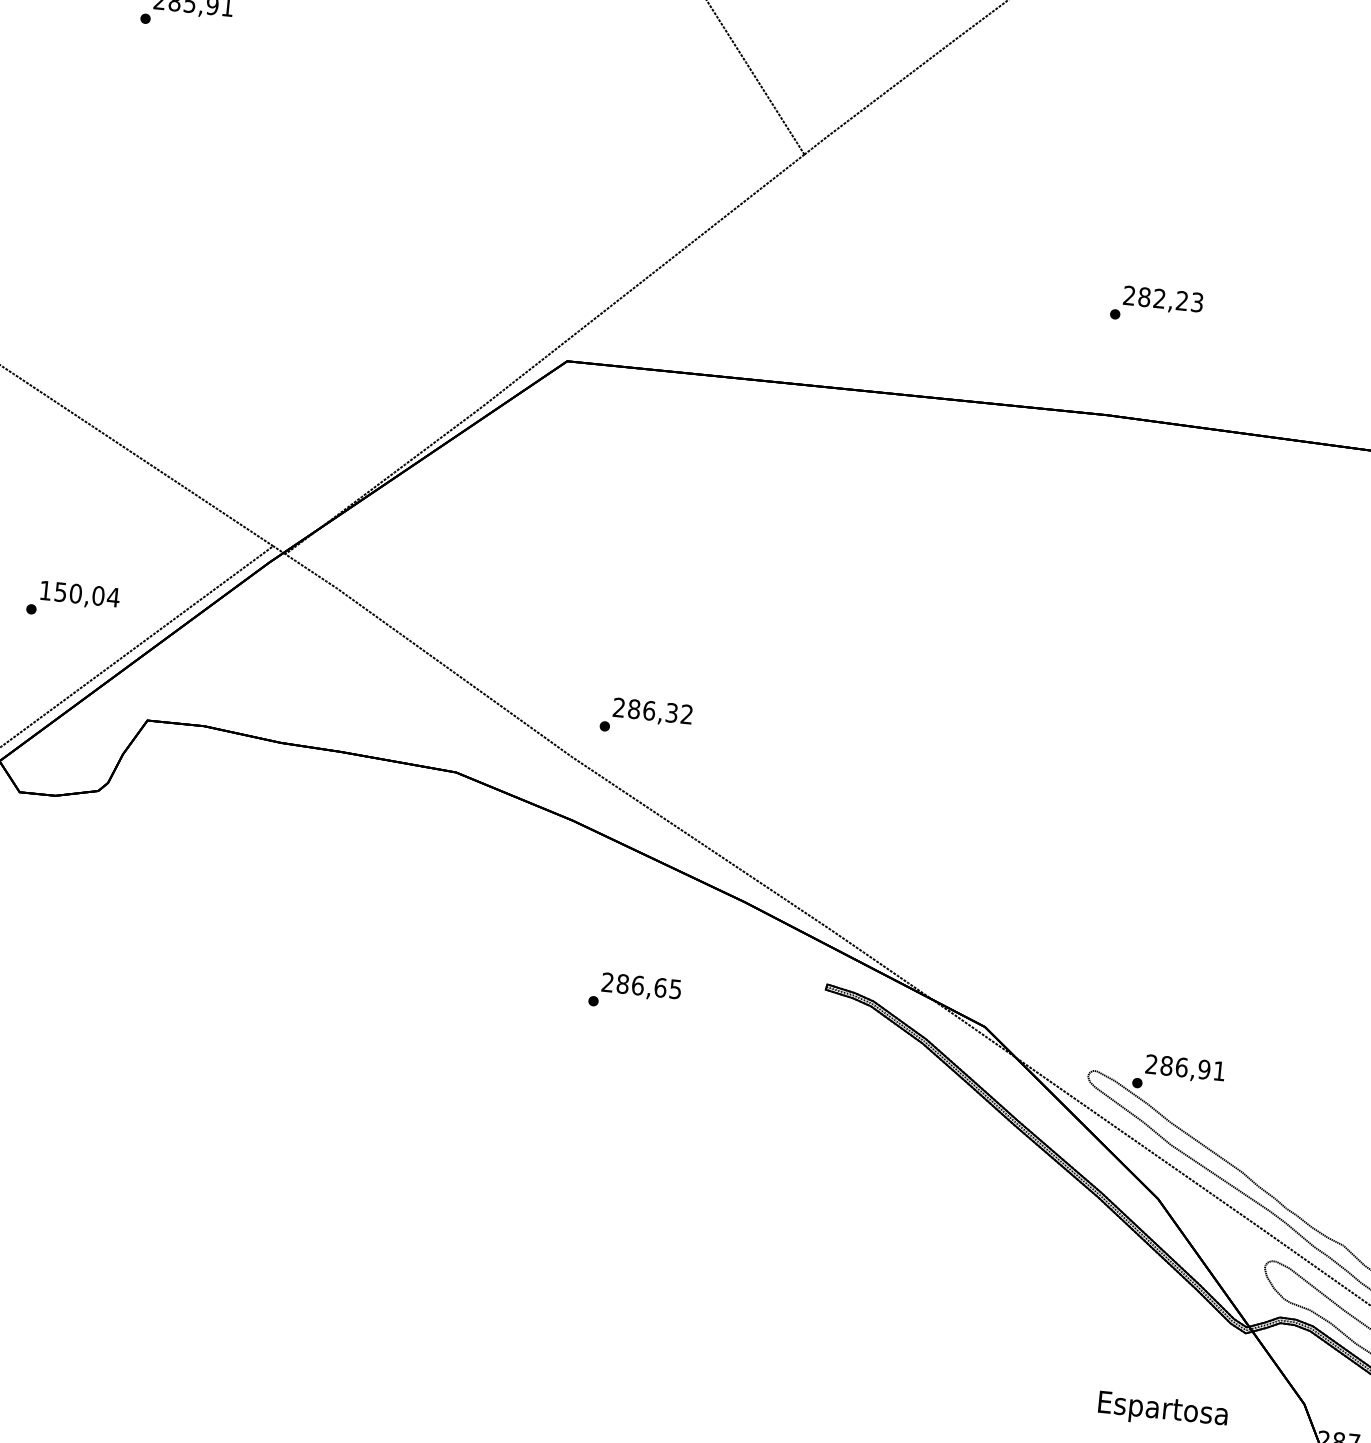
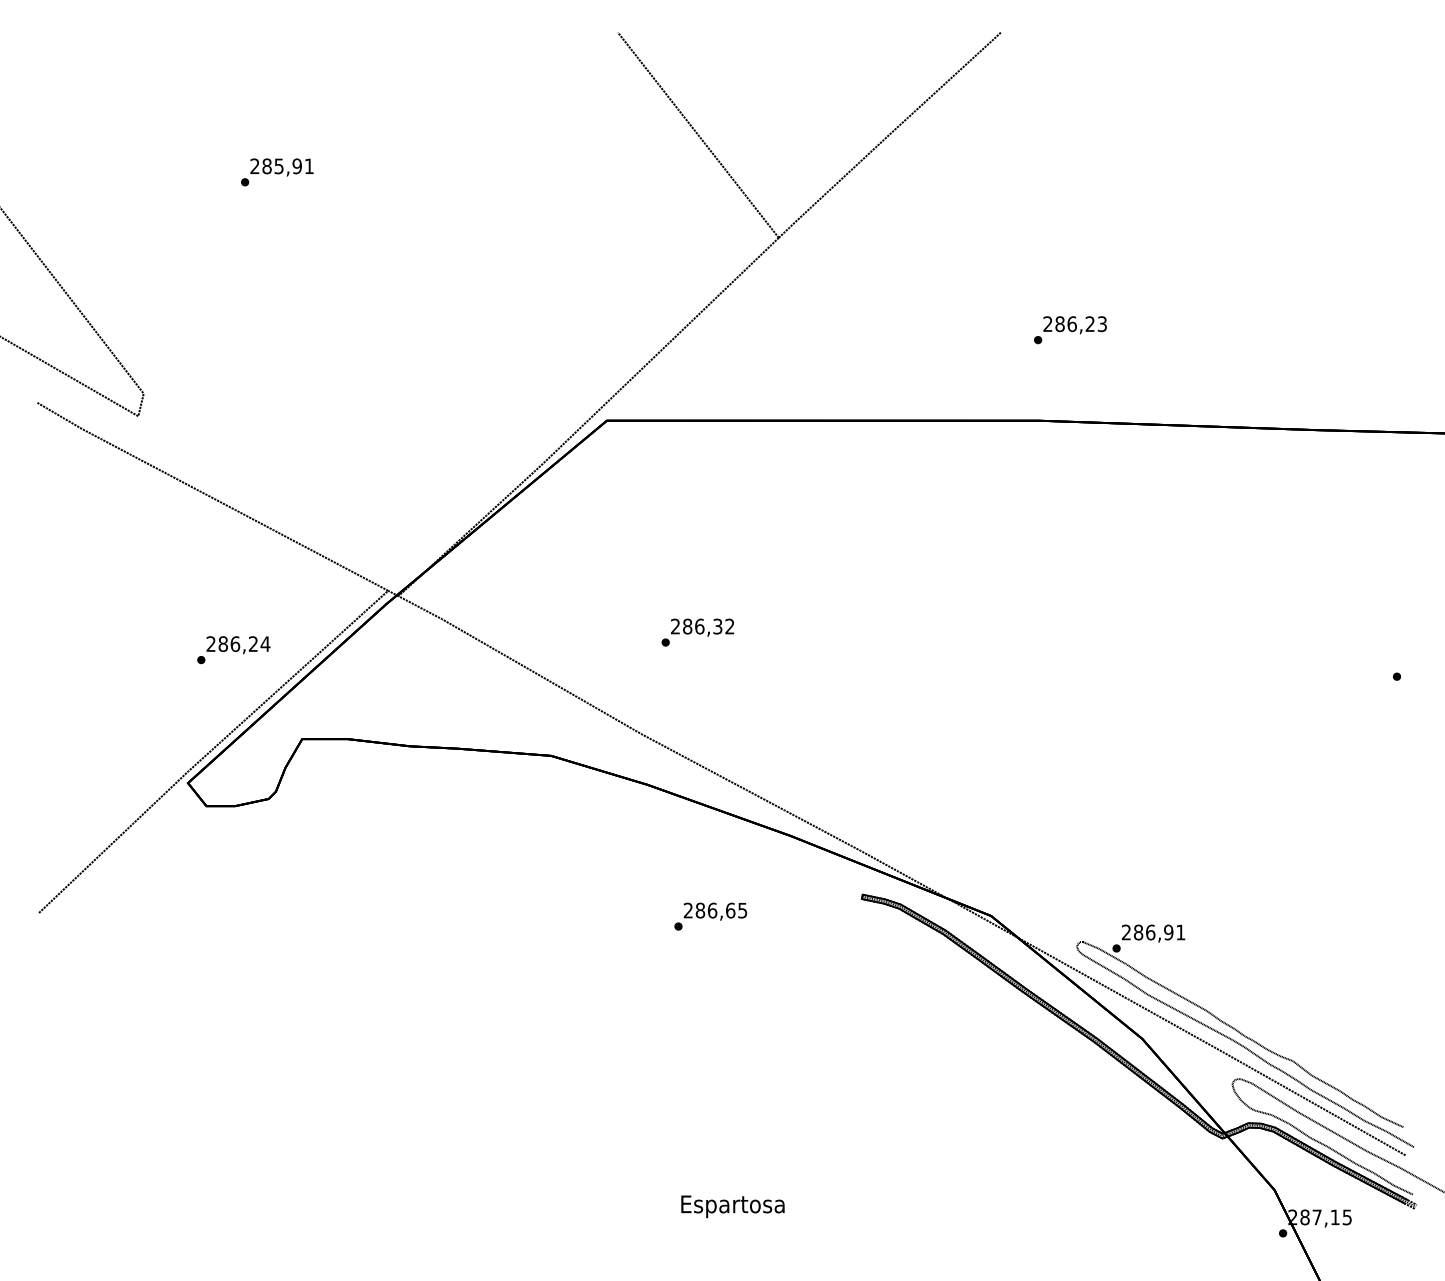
text: (1158, 299) -> (1071, 324), 282,23 -> 286,23
text: (72, 593) -> (232, 644), 150,04 -> 286,24
text: (645, 717) -> (697, 632), moved
text: (1162, 1410) -> (732, 1206), moved

